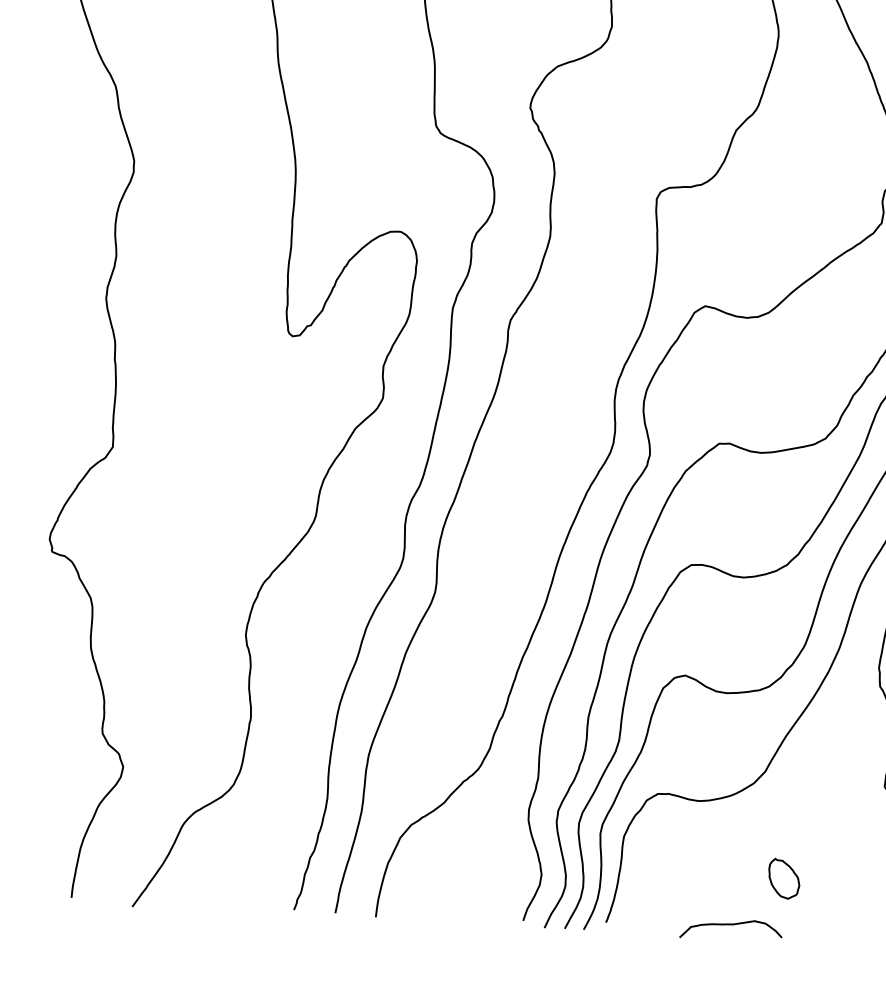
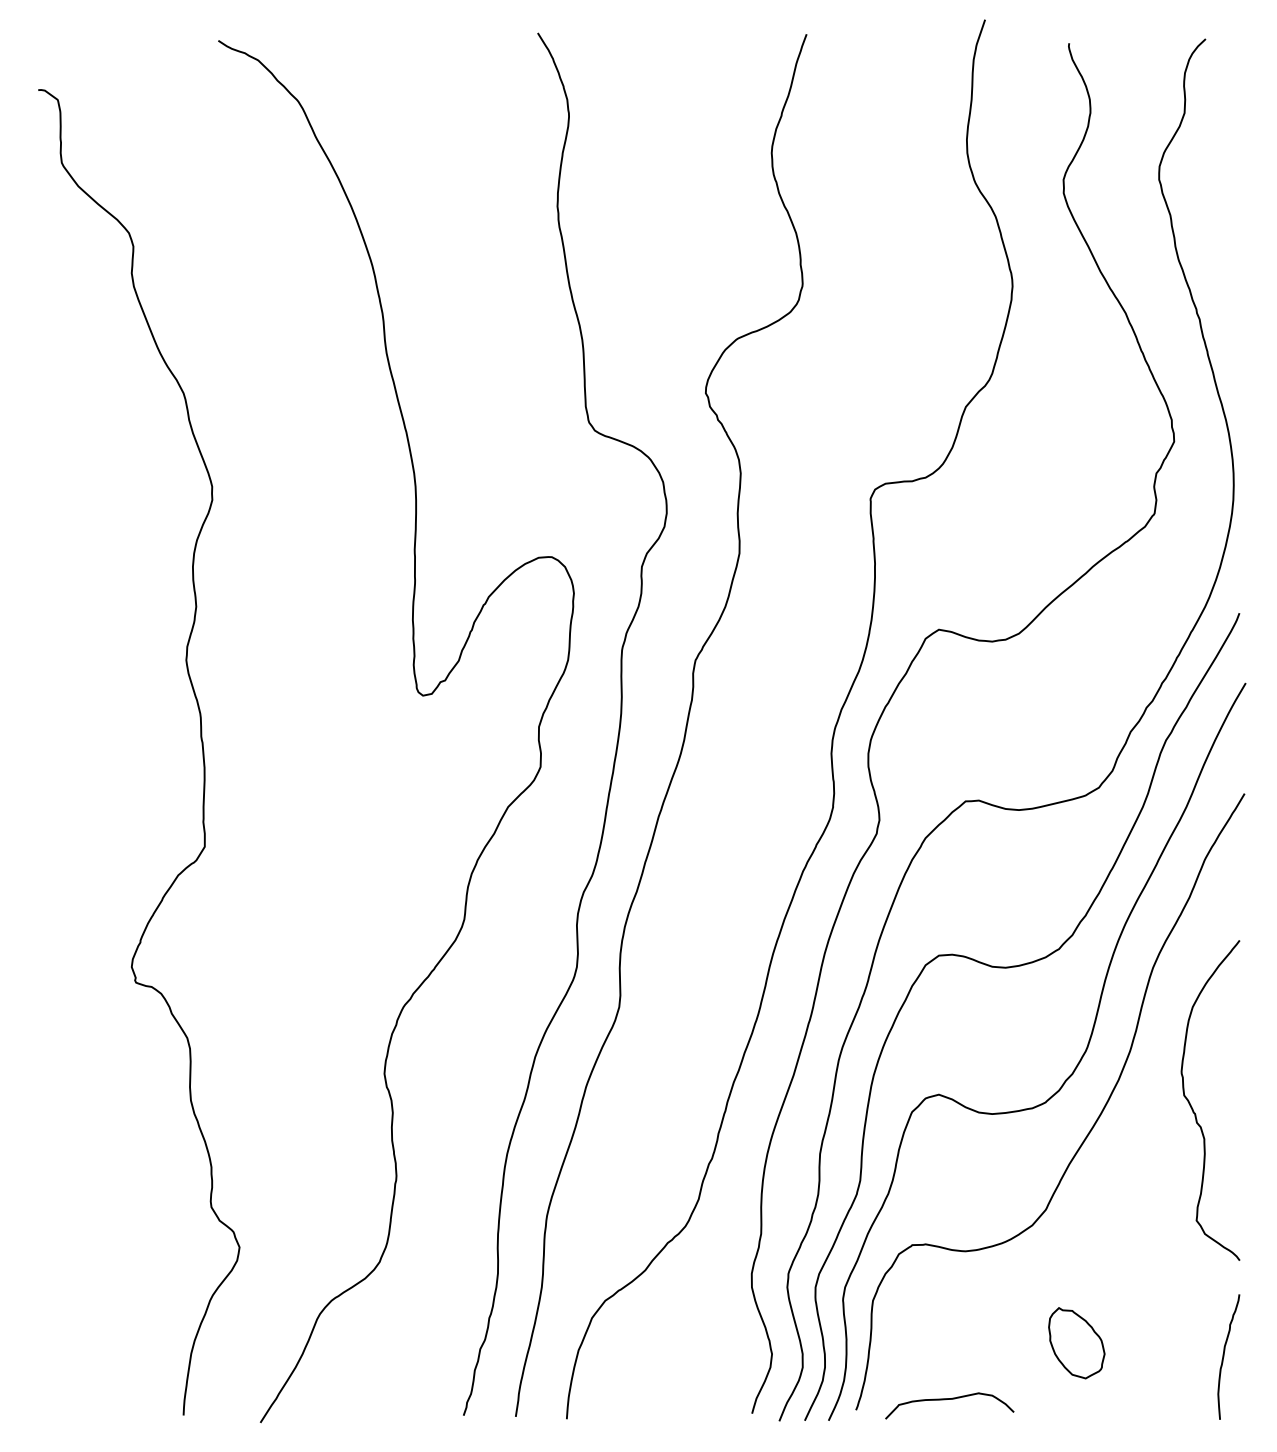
part: (783, 879) -> (1076, 1343), size x1.43
curve: (731, 924) -> (949, 1399), moved

